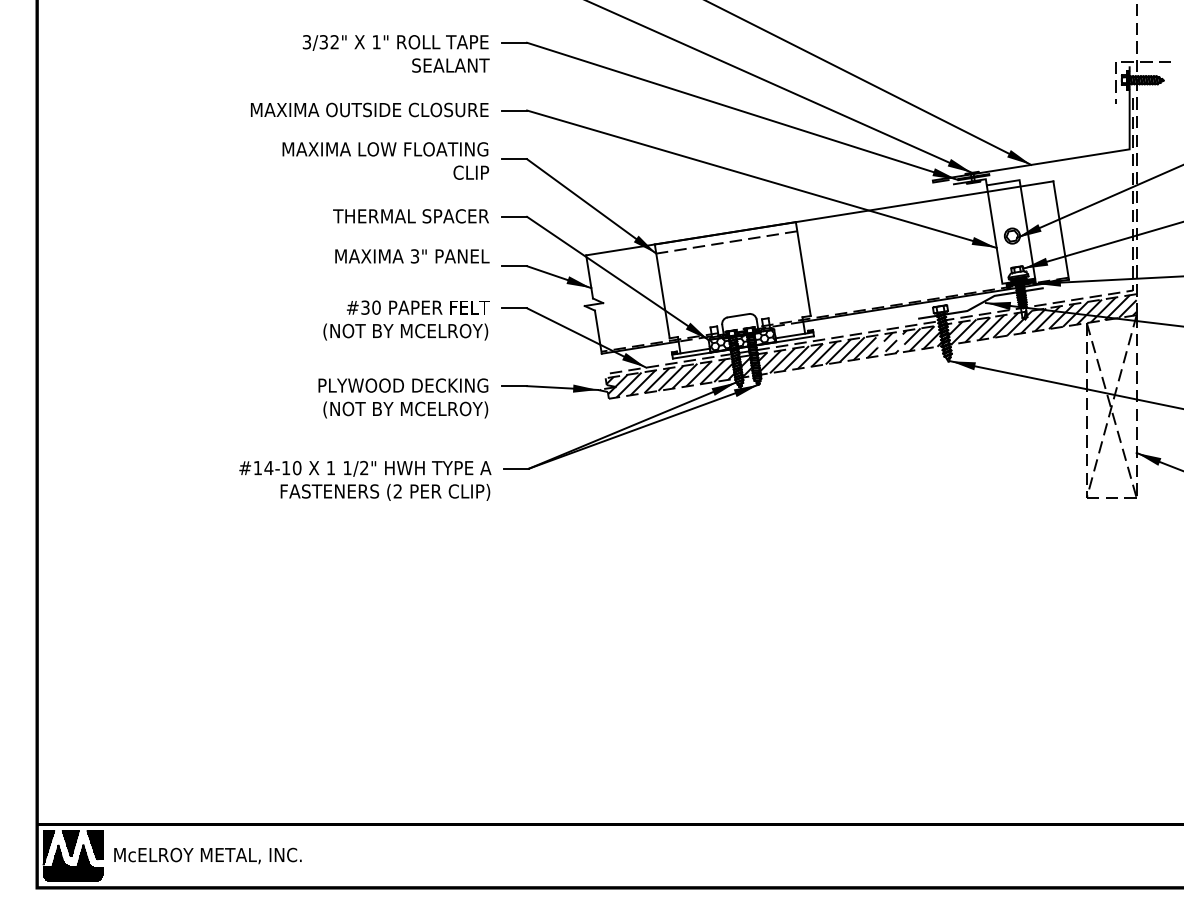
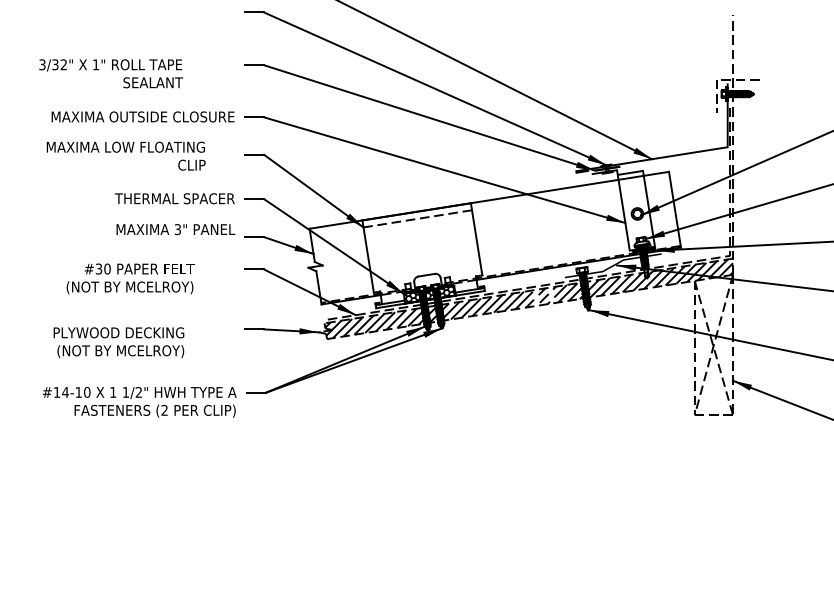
text: (395, 53) -> (110, 73), moved
text: (385, 160) -> (125, 155), moved
text: (406, 320) -> (130, 278), moved
text: (403, 398) -> (119, 342), moved

